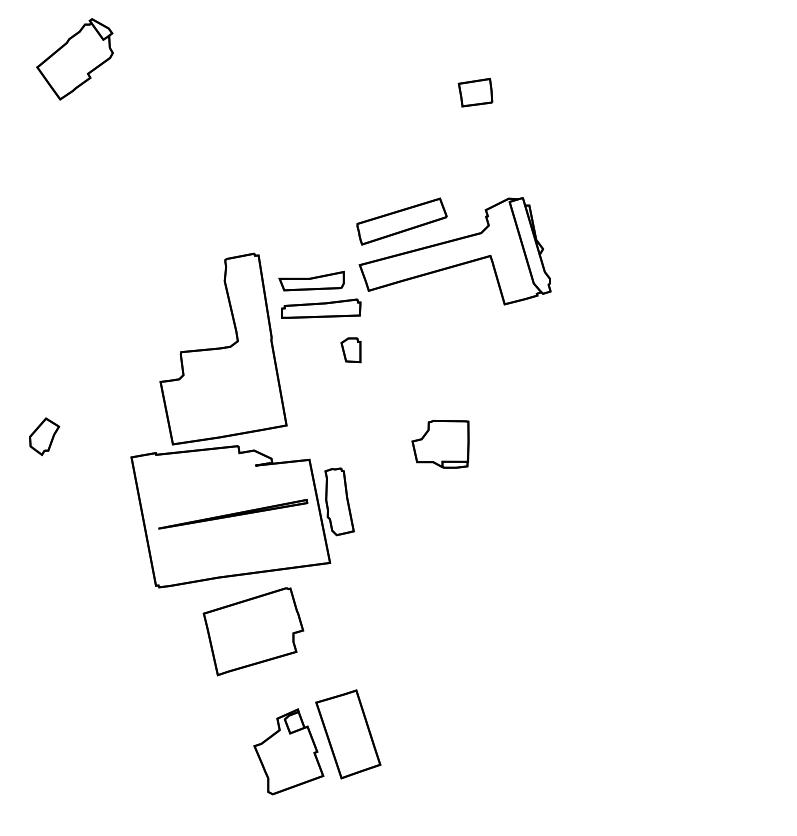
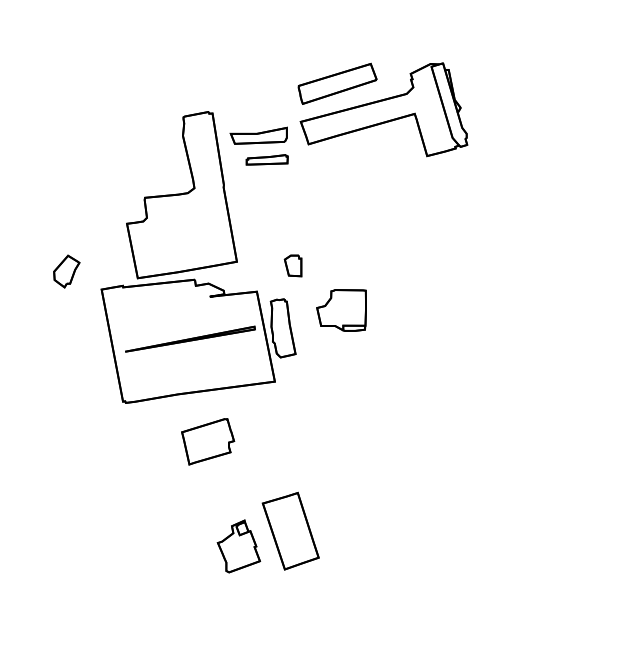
part: (321, 308) -> (267, 159), size x0.6
part: (350, 350) -> (292, 266), moved
part: (44, 436) -> (66, 271), moved
part: (440, 444) -> (341, 310), moved
part: (253, 631) -> (208, 441), size x0.6
part: (288, 751) -> (238, 546), size x0.7

